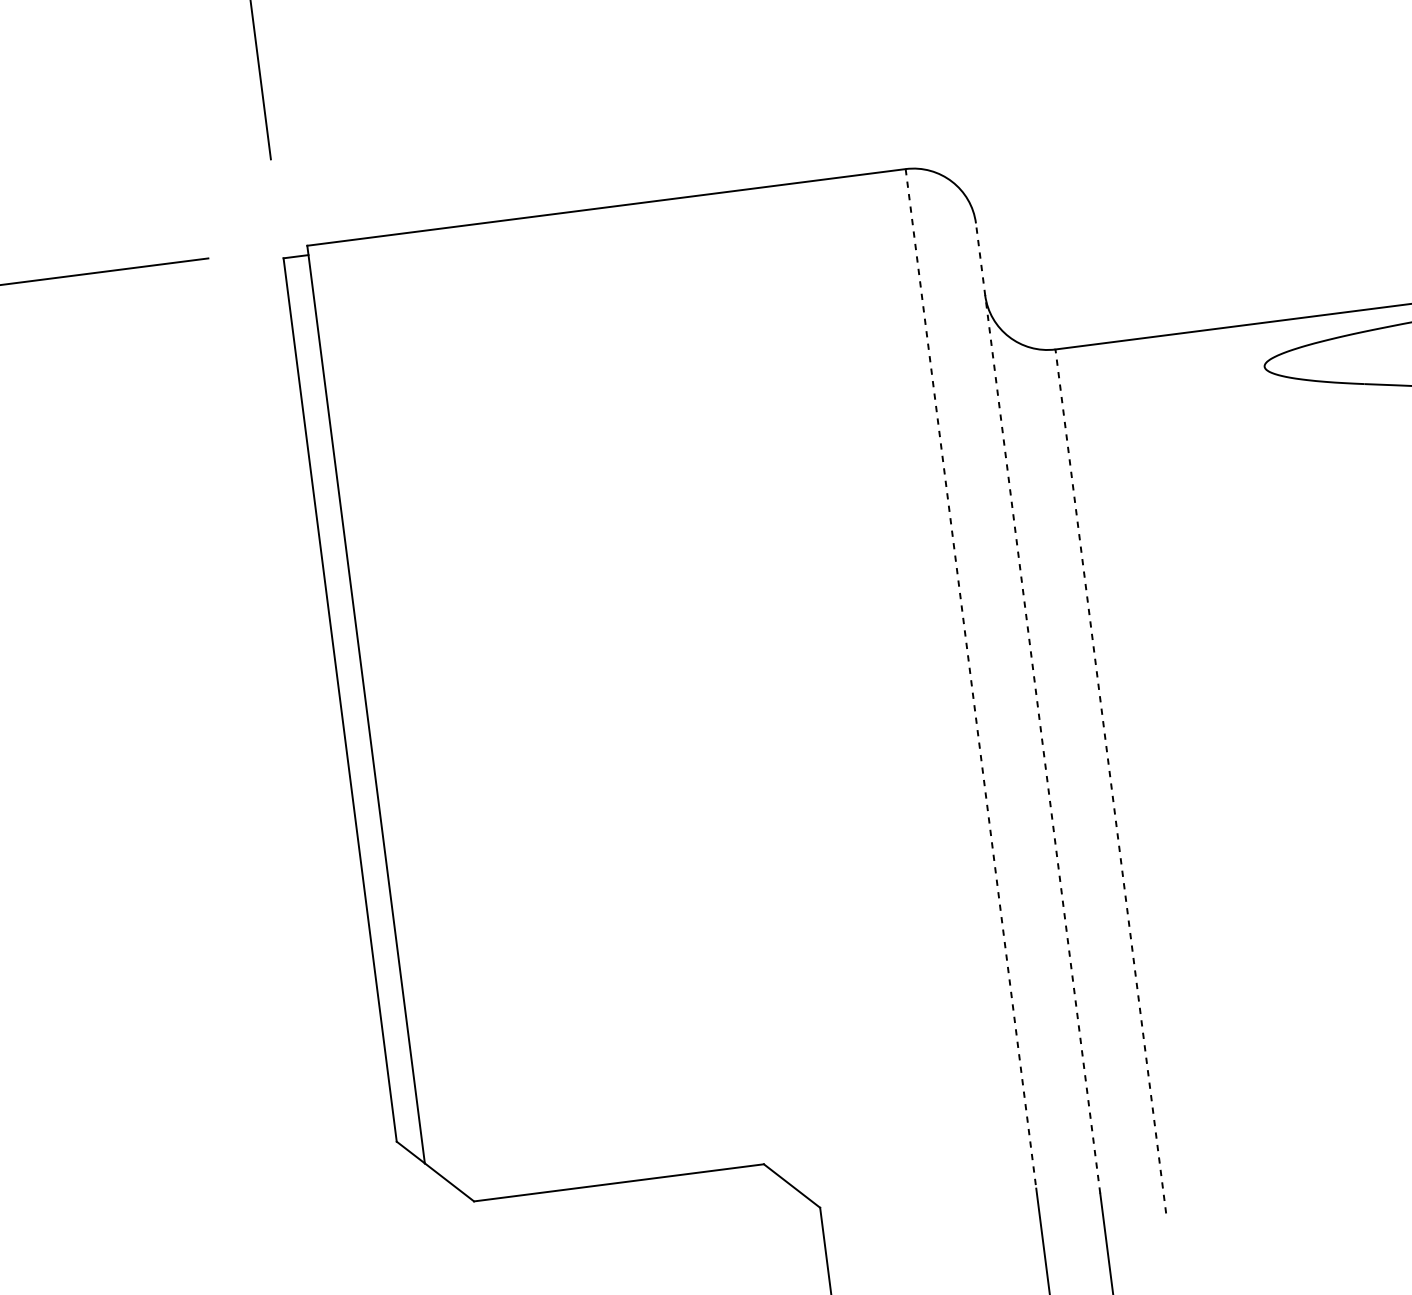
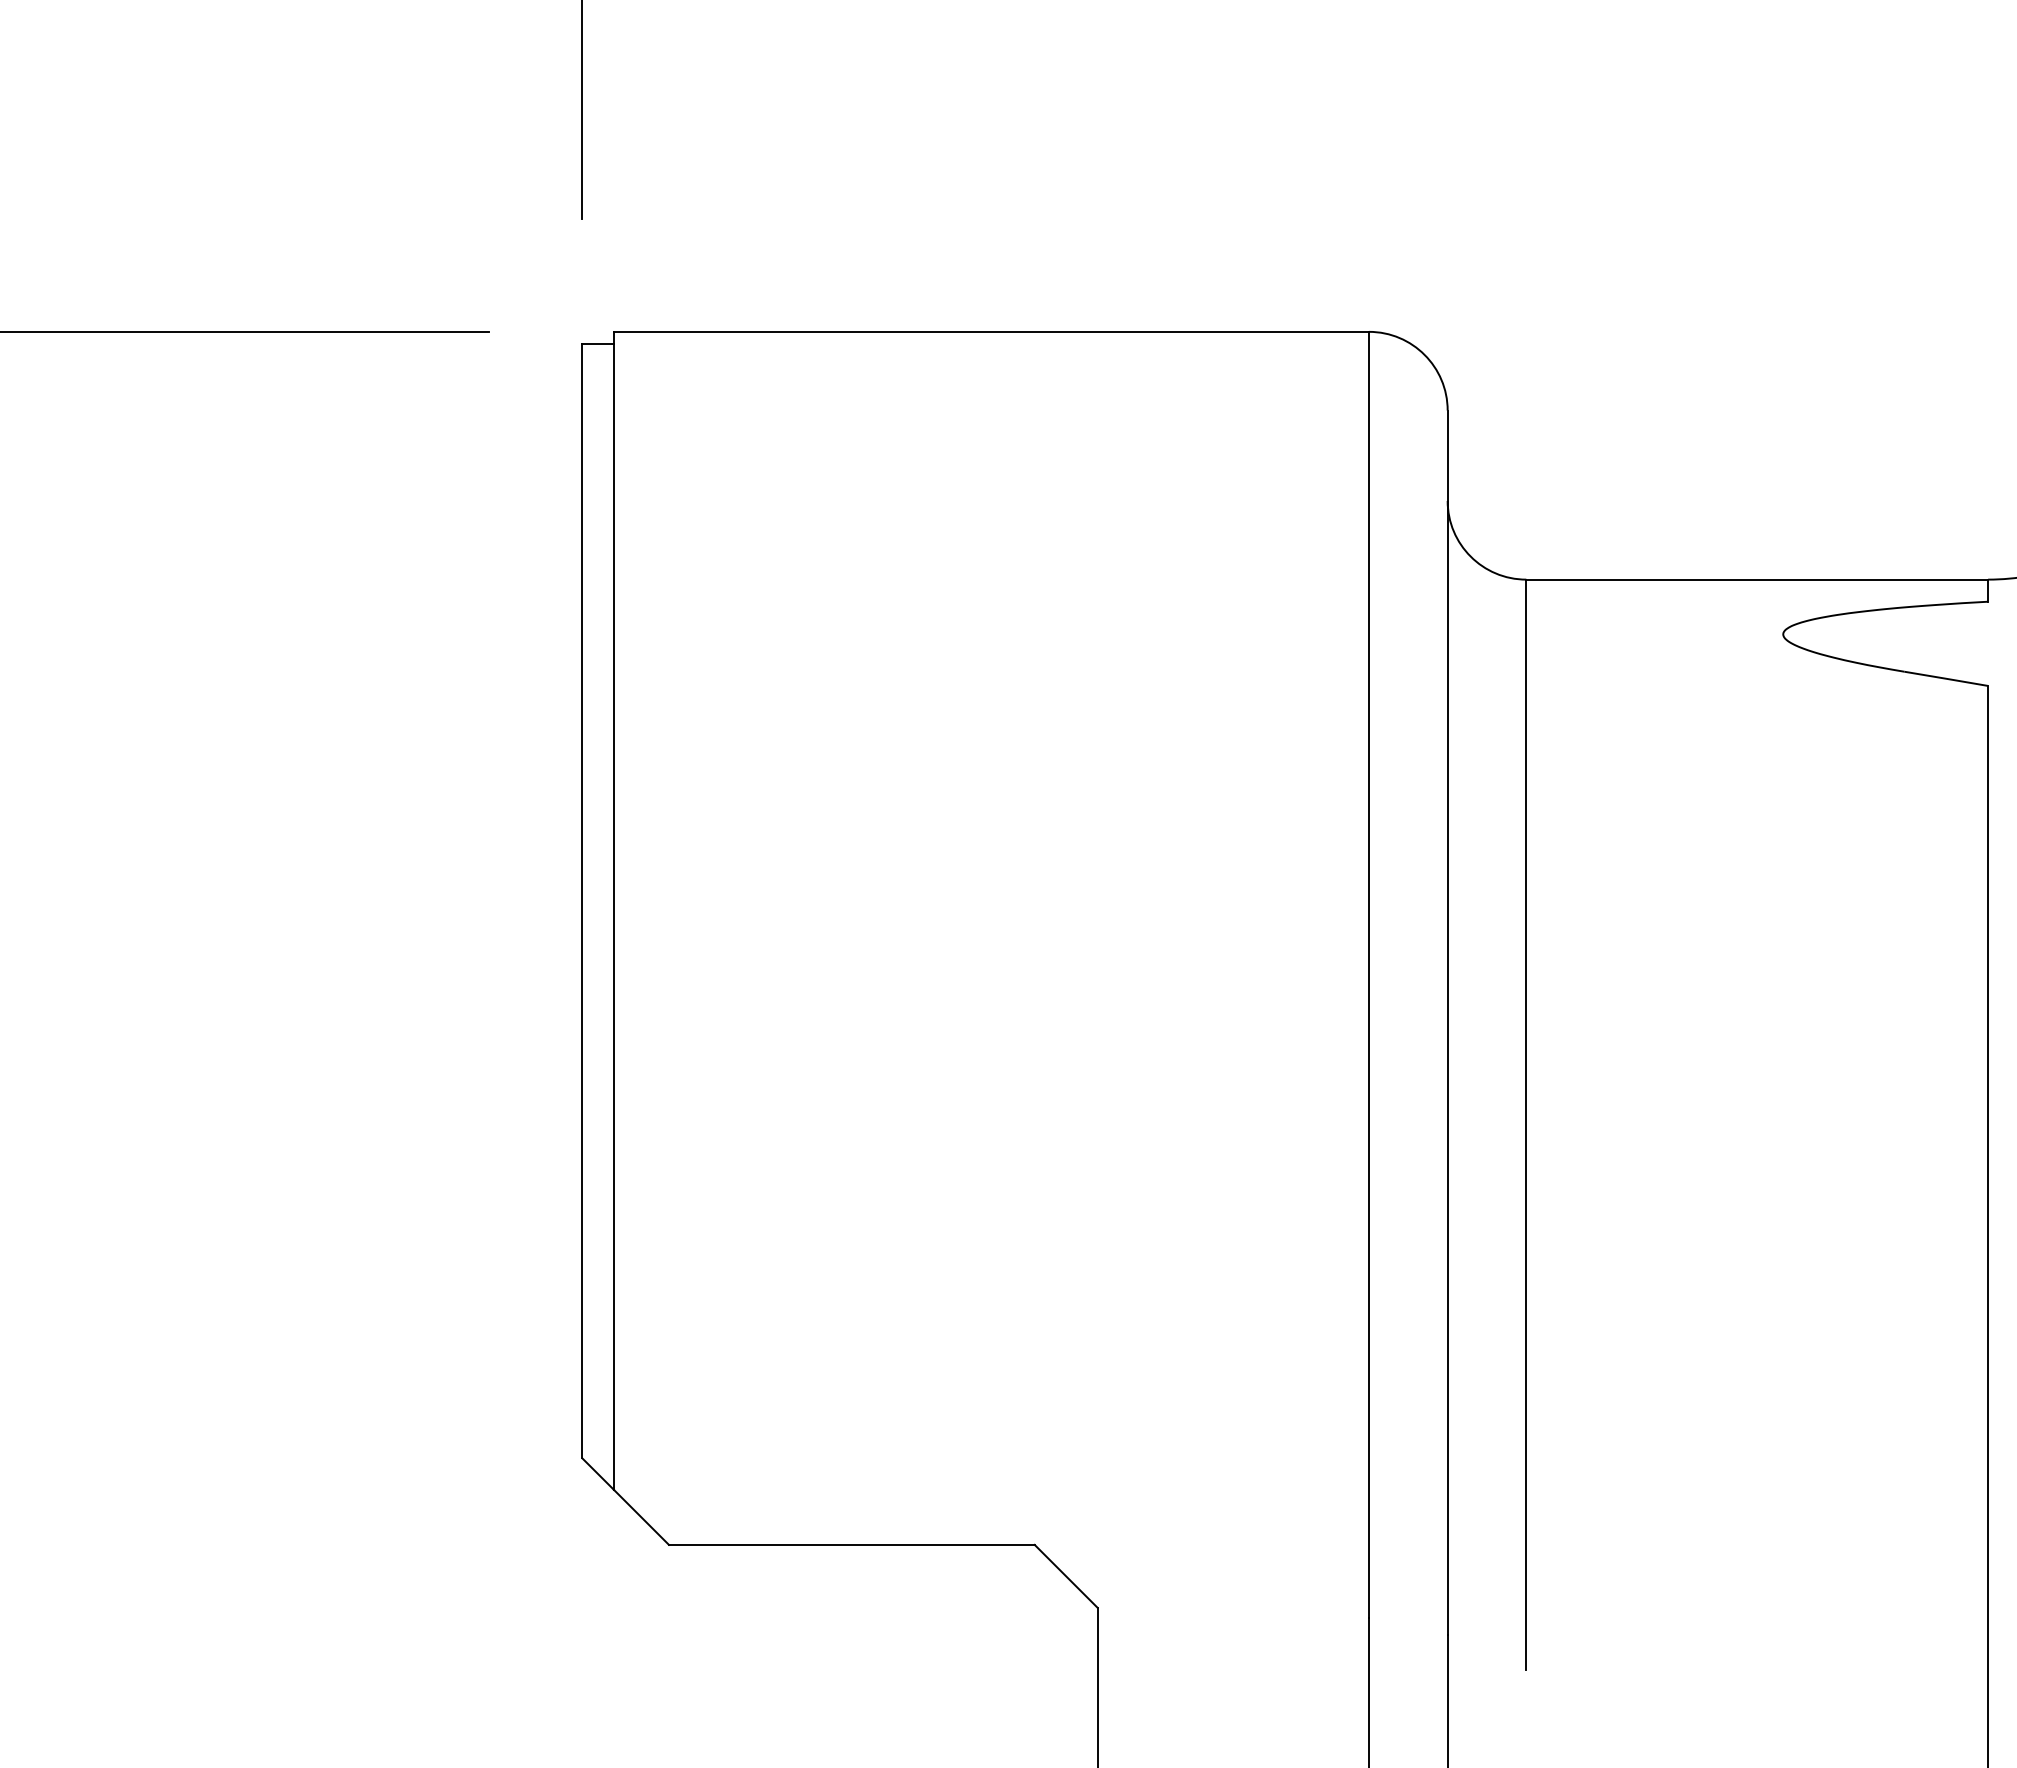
line: (971, 679) -> (1369, 975), dashed -> solid
line: (1037, 708) -> (1447, 1022), dashed -> solid
line: (1110, 781) -> (1526, 1124), dashed -> solid

